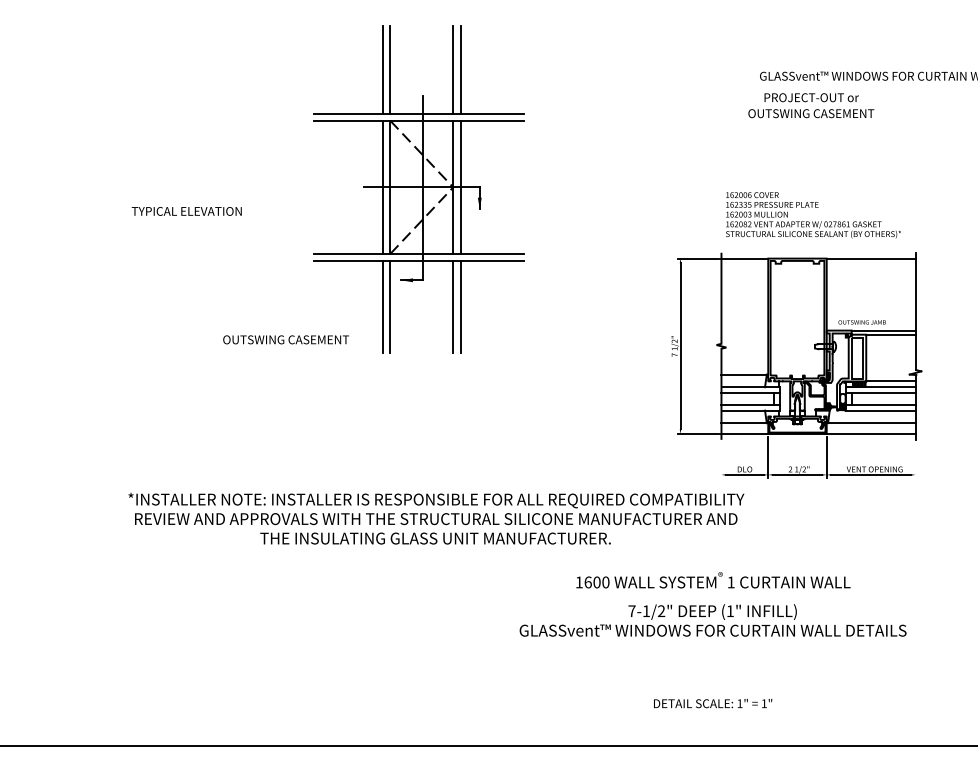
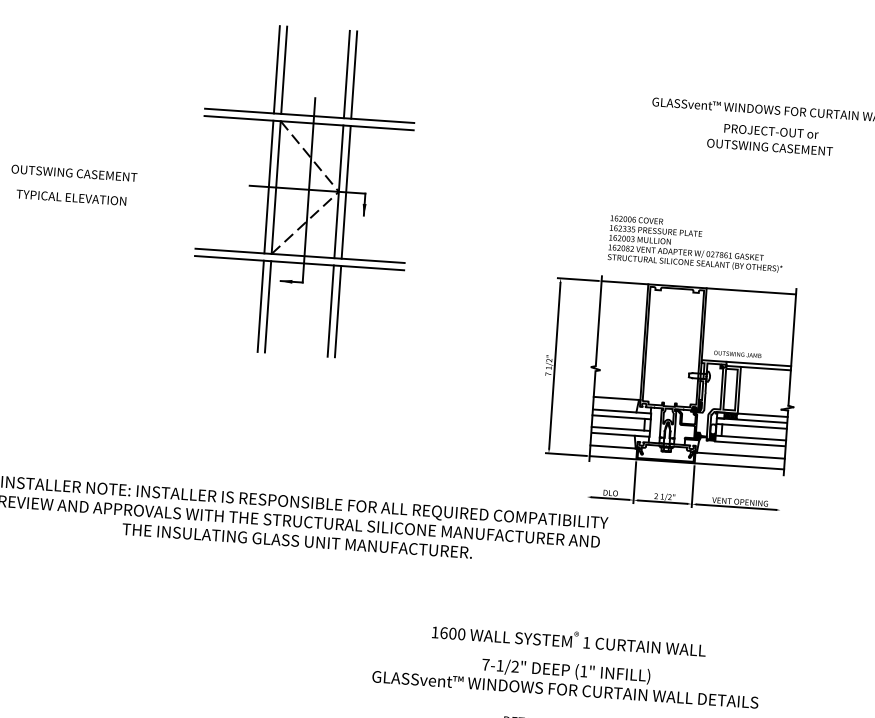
text: (811, 105) -> (770, 139), moved
text: (285, 339) -> (73, 172), moved
text: (712, 604) -> (566, 663), moved

